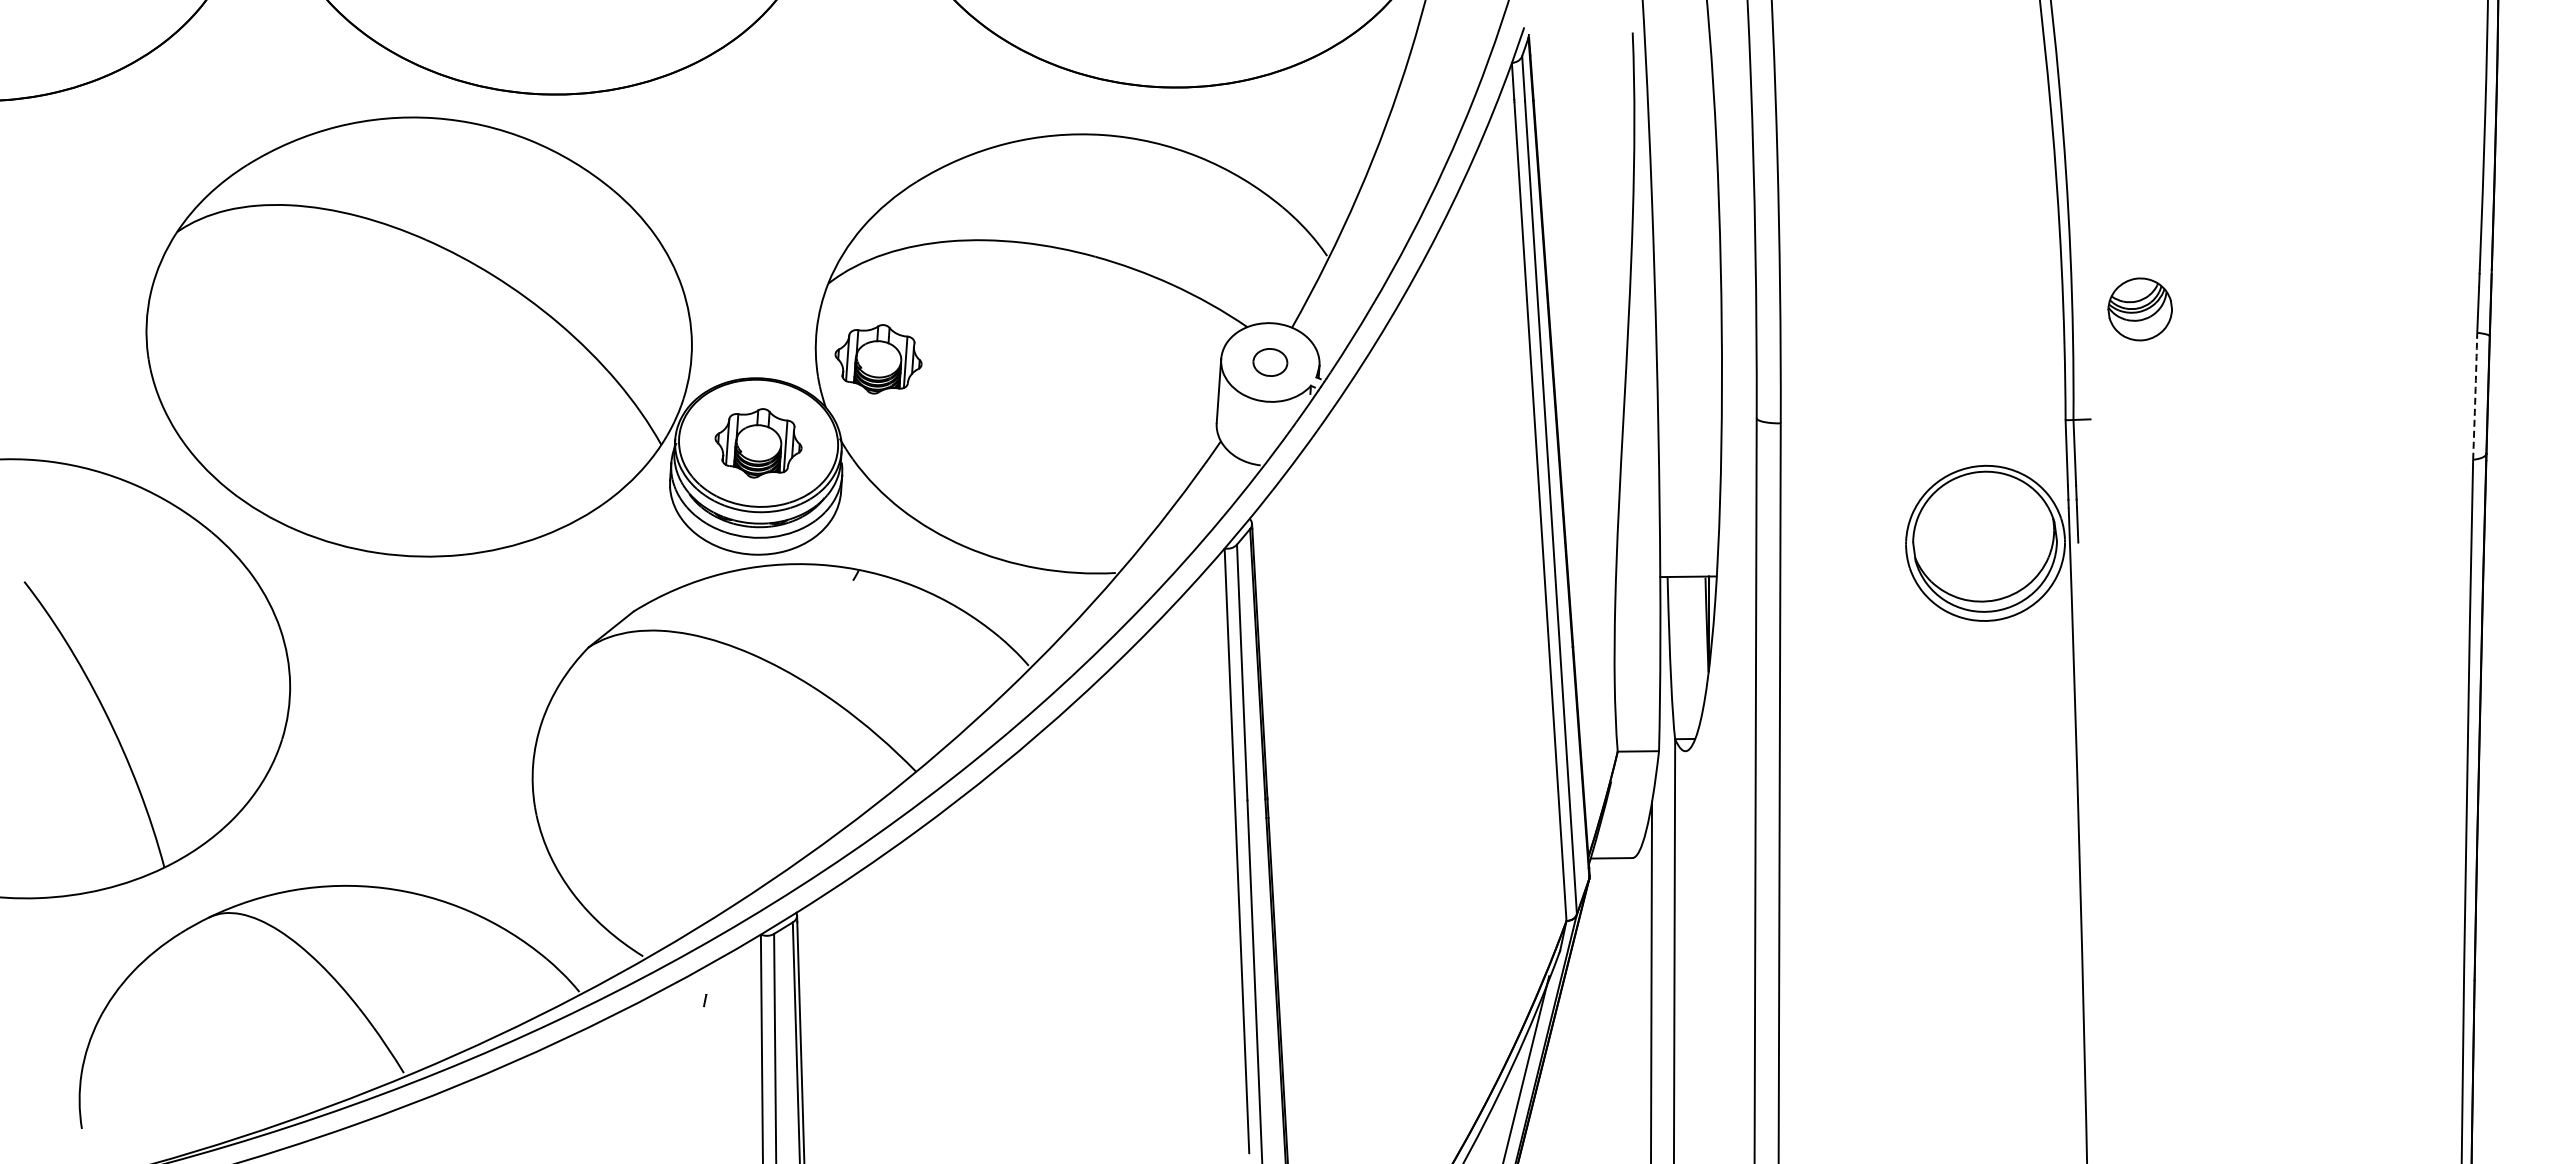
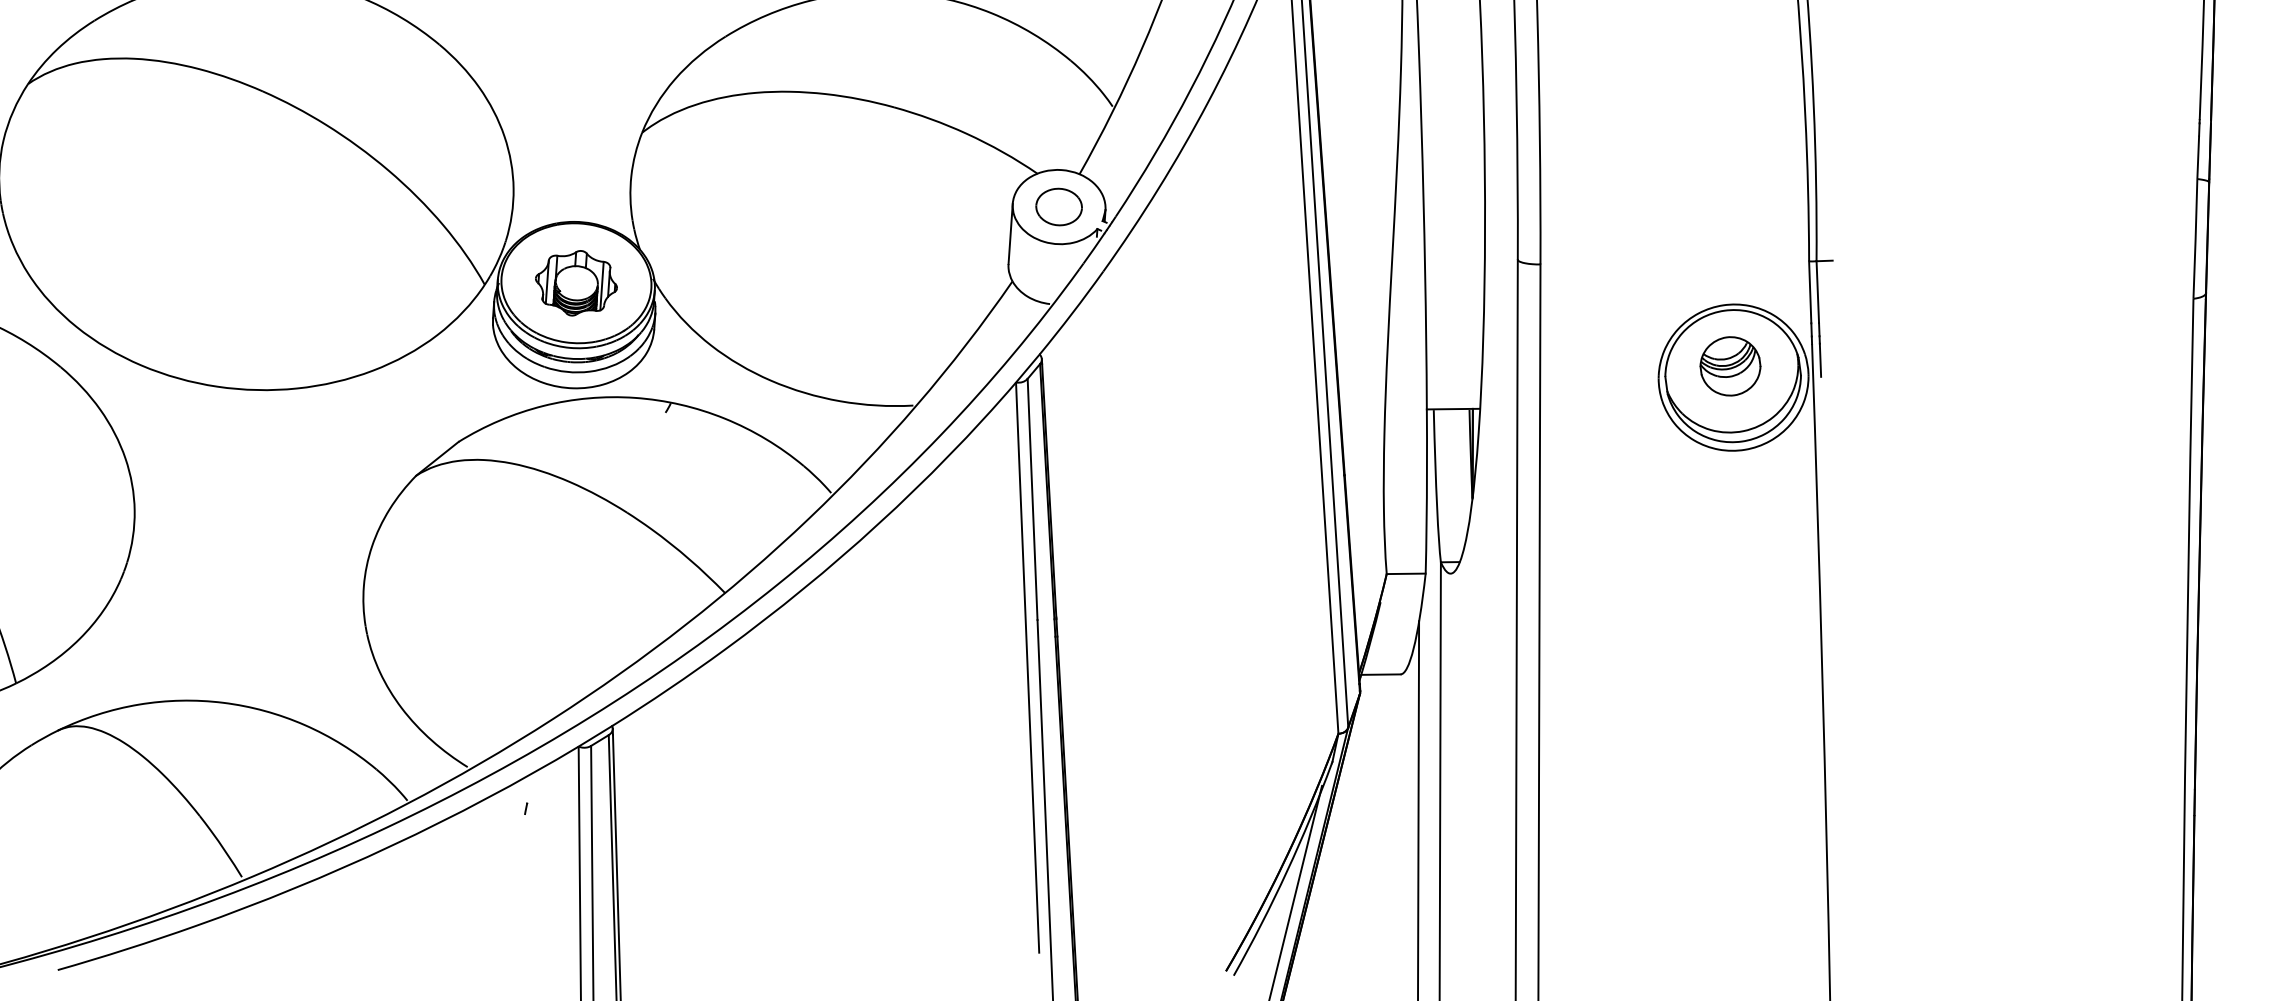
part: (2139, 309) -> (1729, 366), moved
part: (878, 359) -> (689, 204), removed
part: (1270, 362) -> (1059, 207), size x1.43
arc: (2475, 396) -> (2195, 239), dashed -> solid

